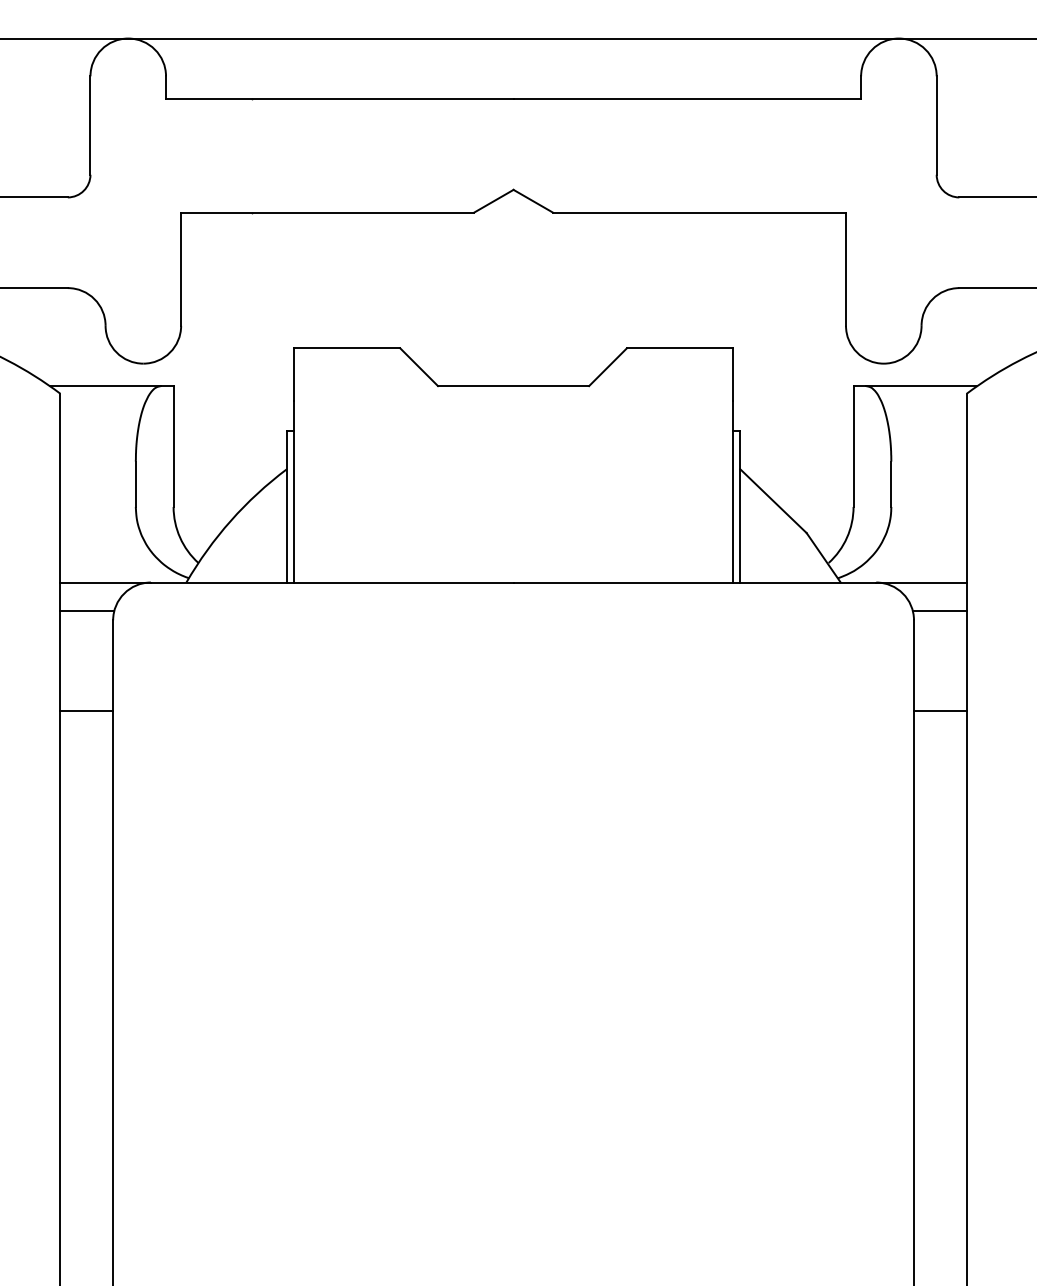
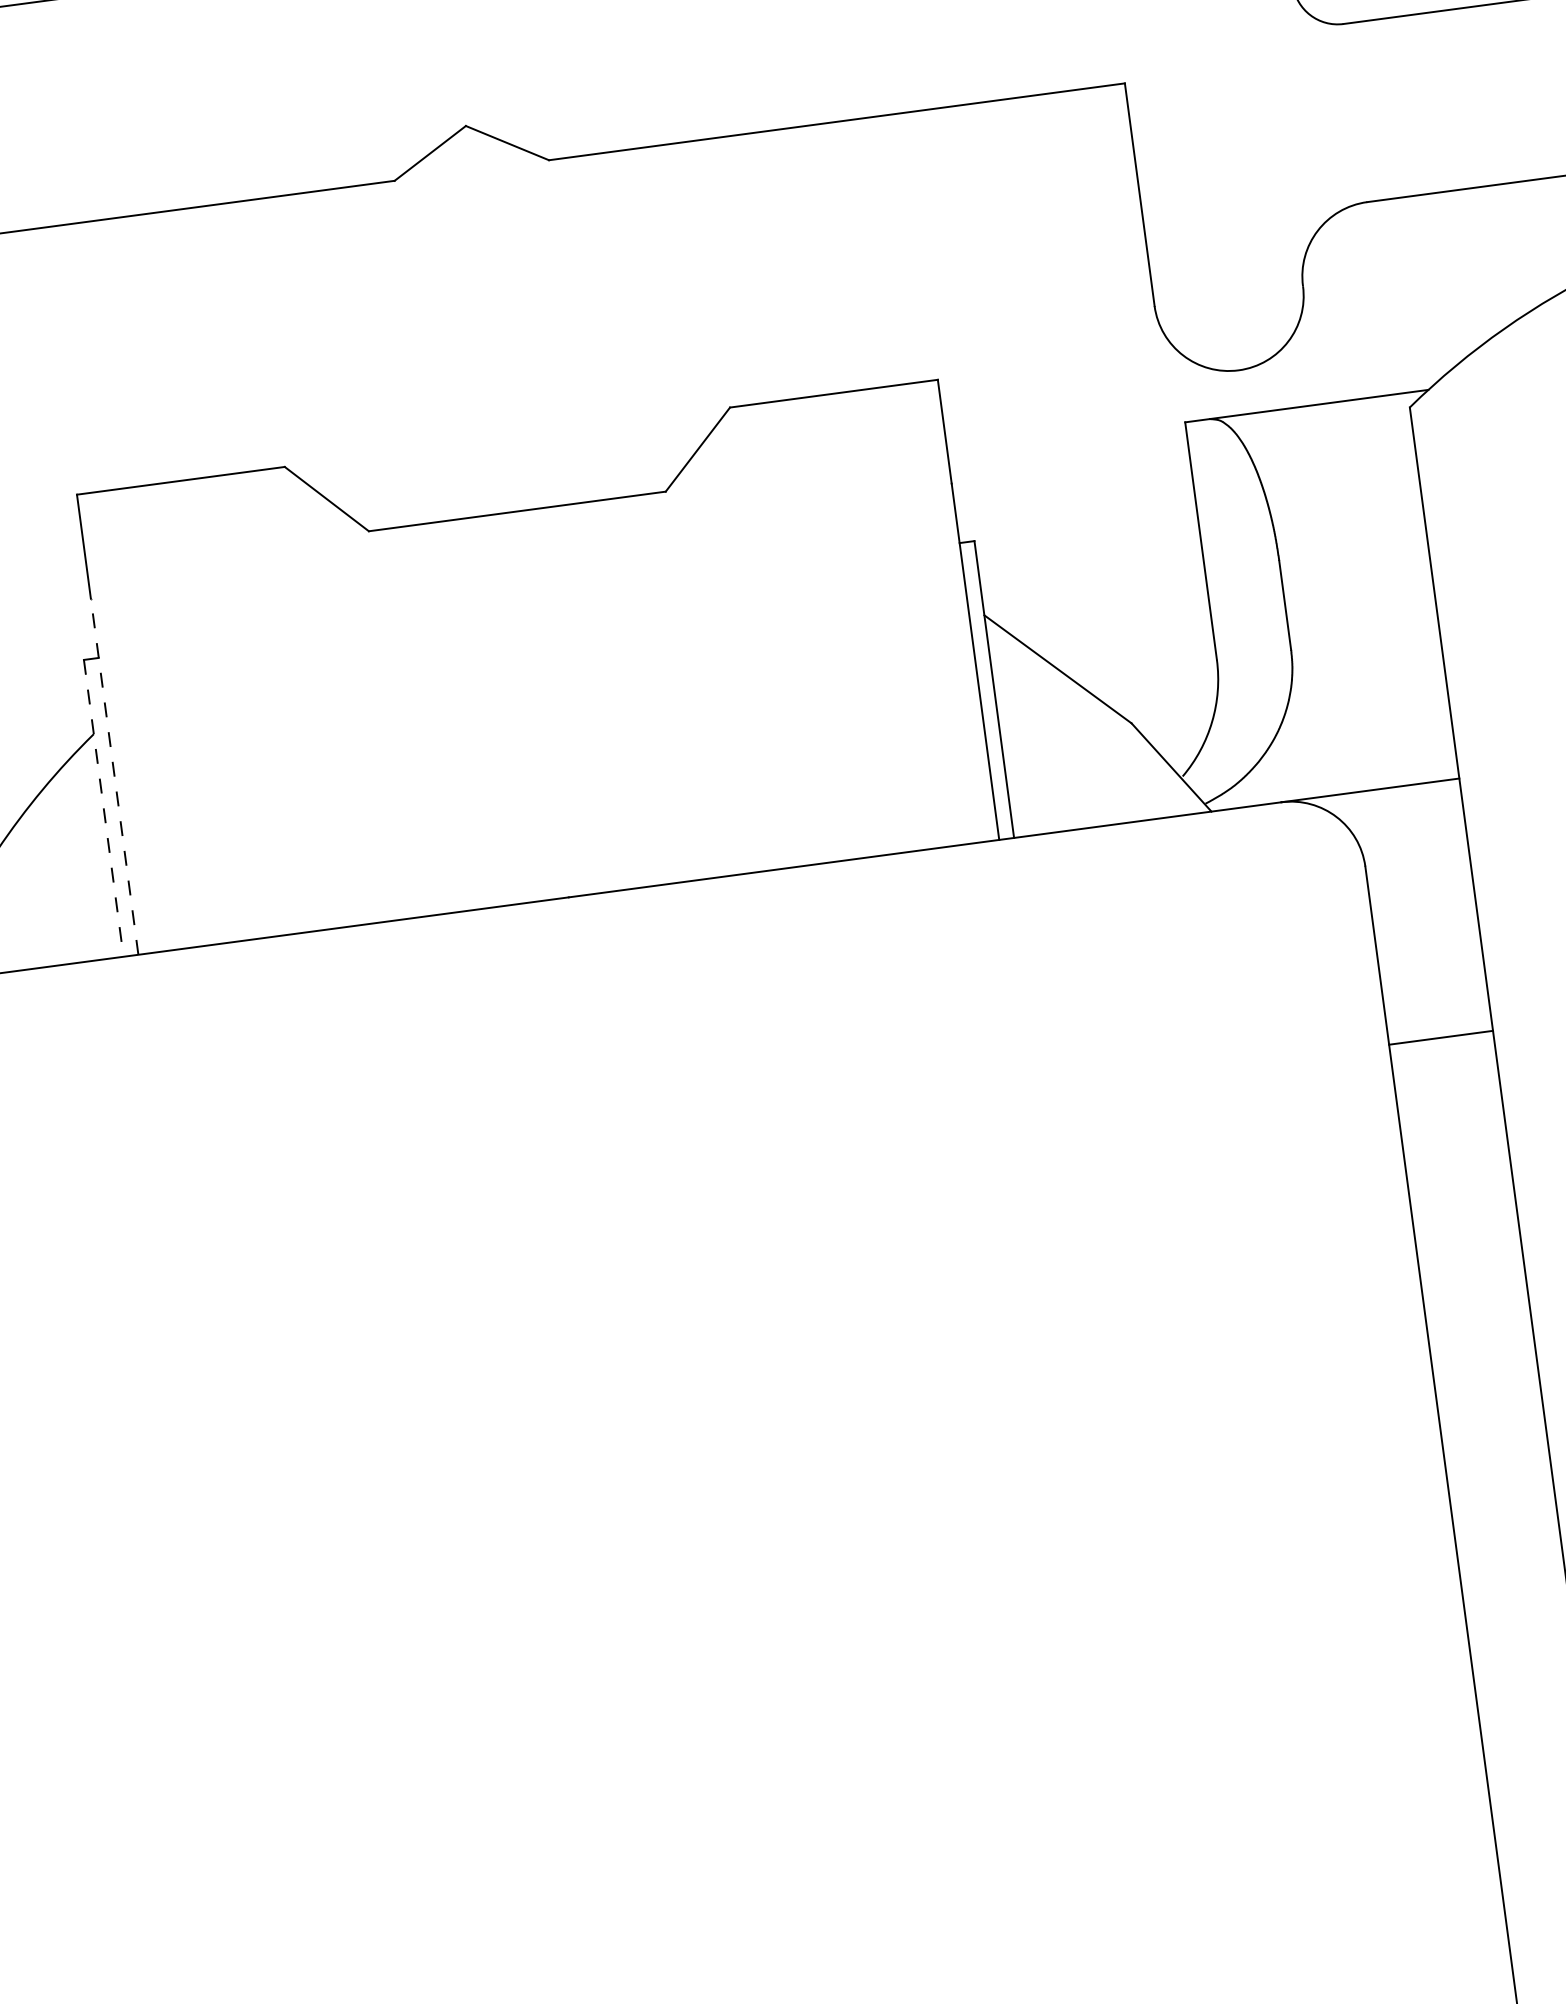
line: (294, 491) -> (114, 775), solid -> dashed
line: (286, 506) -> (102, 807), solid -> dashed
line: (939, 611) -> (1413, 842), removed

